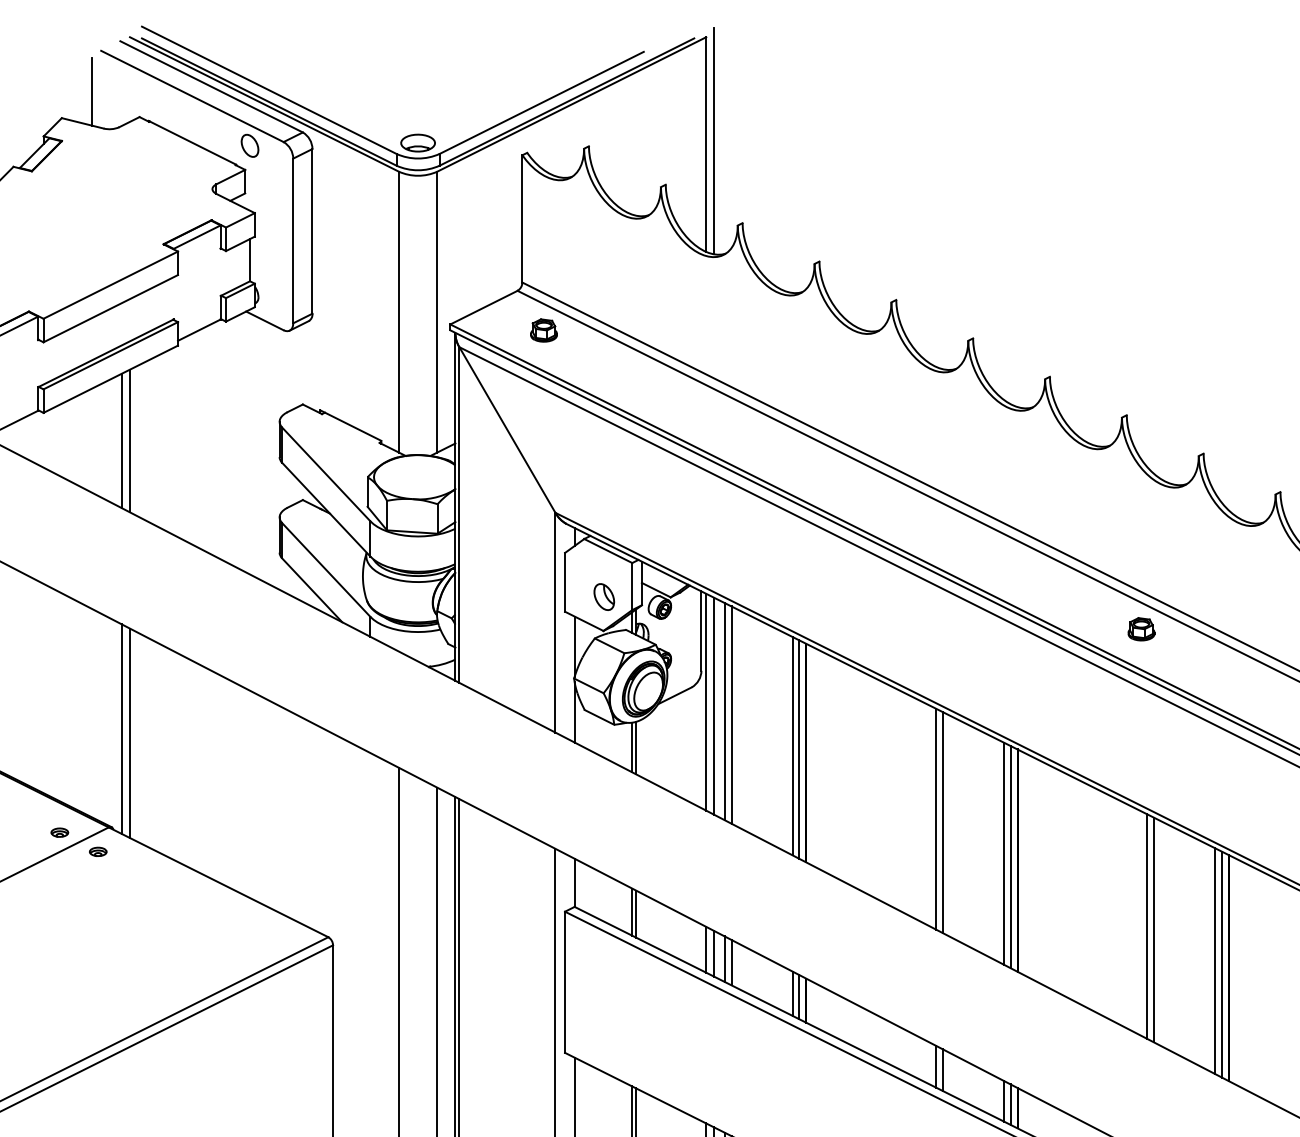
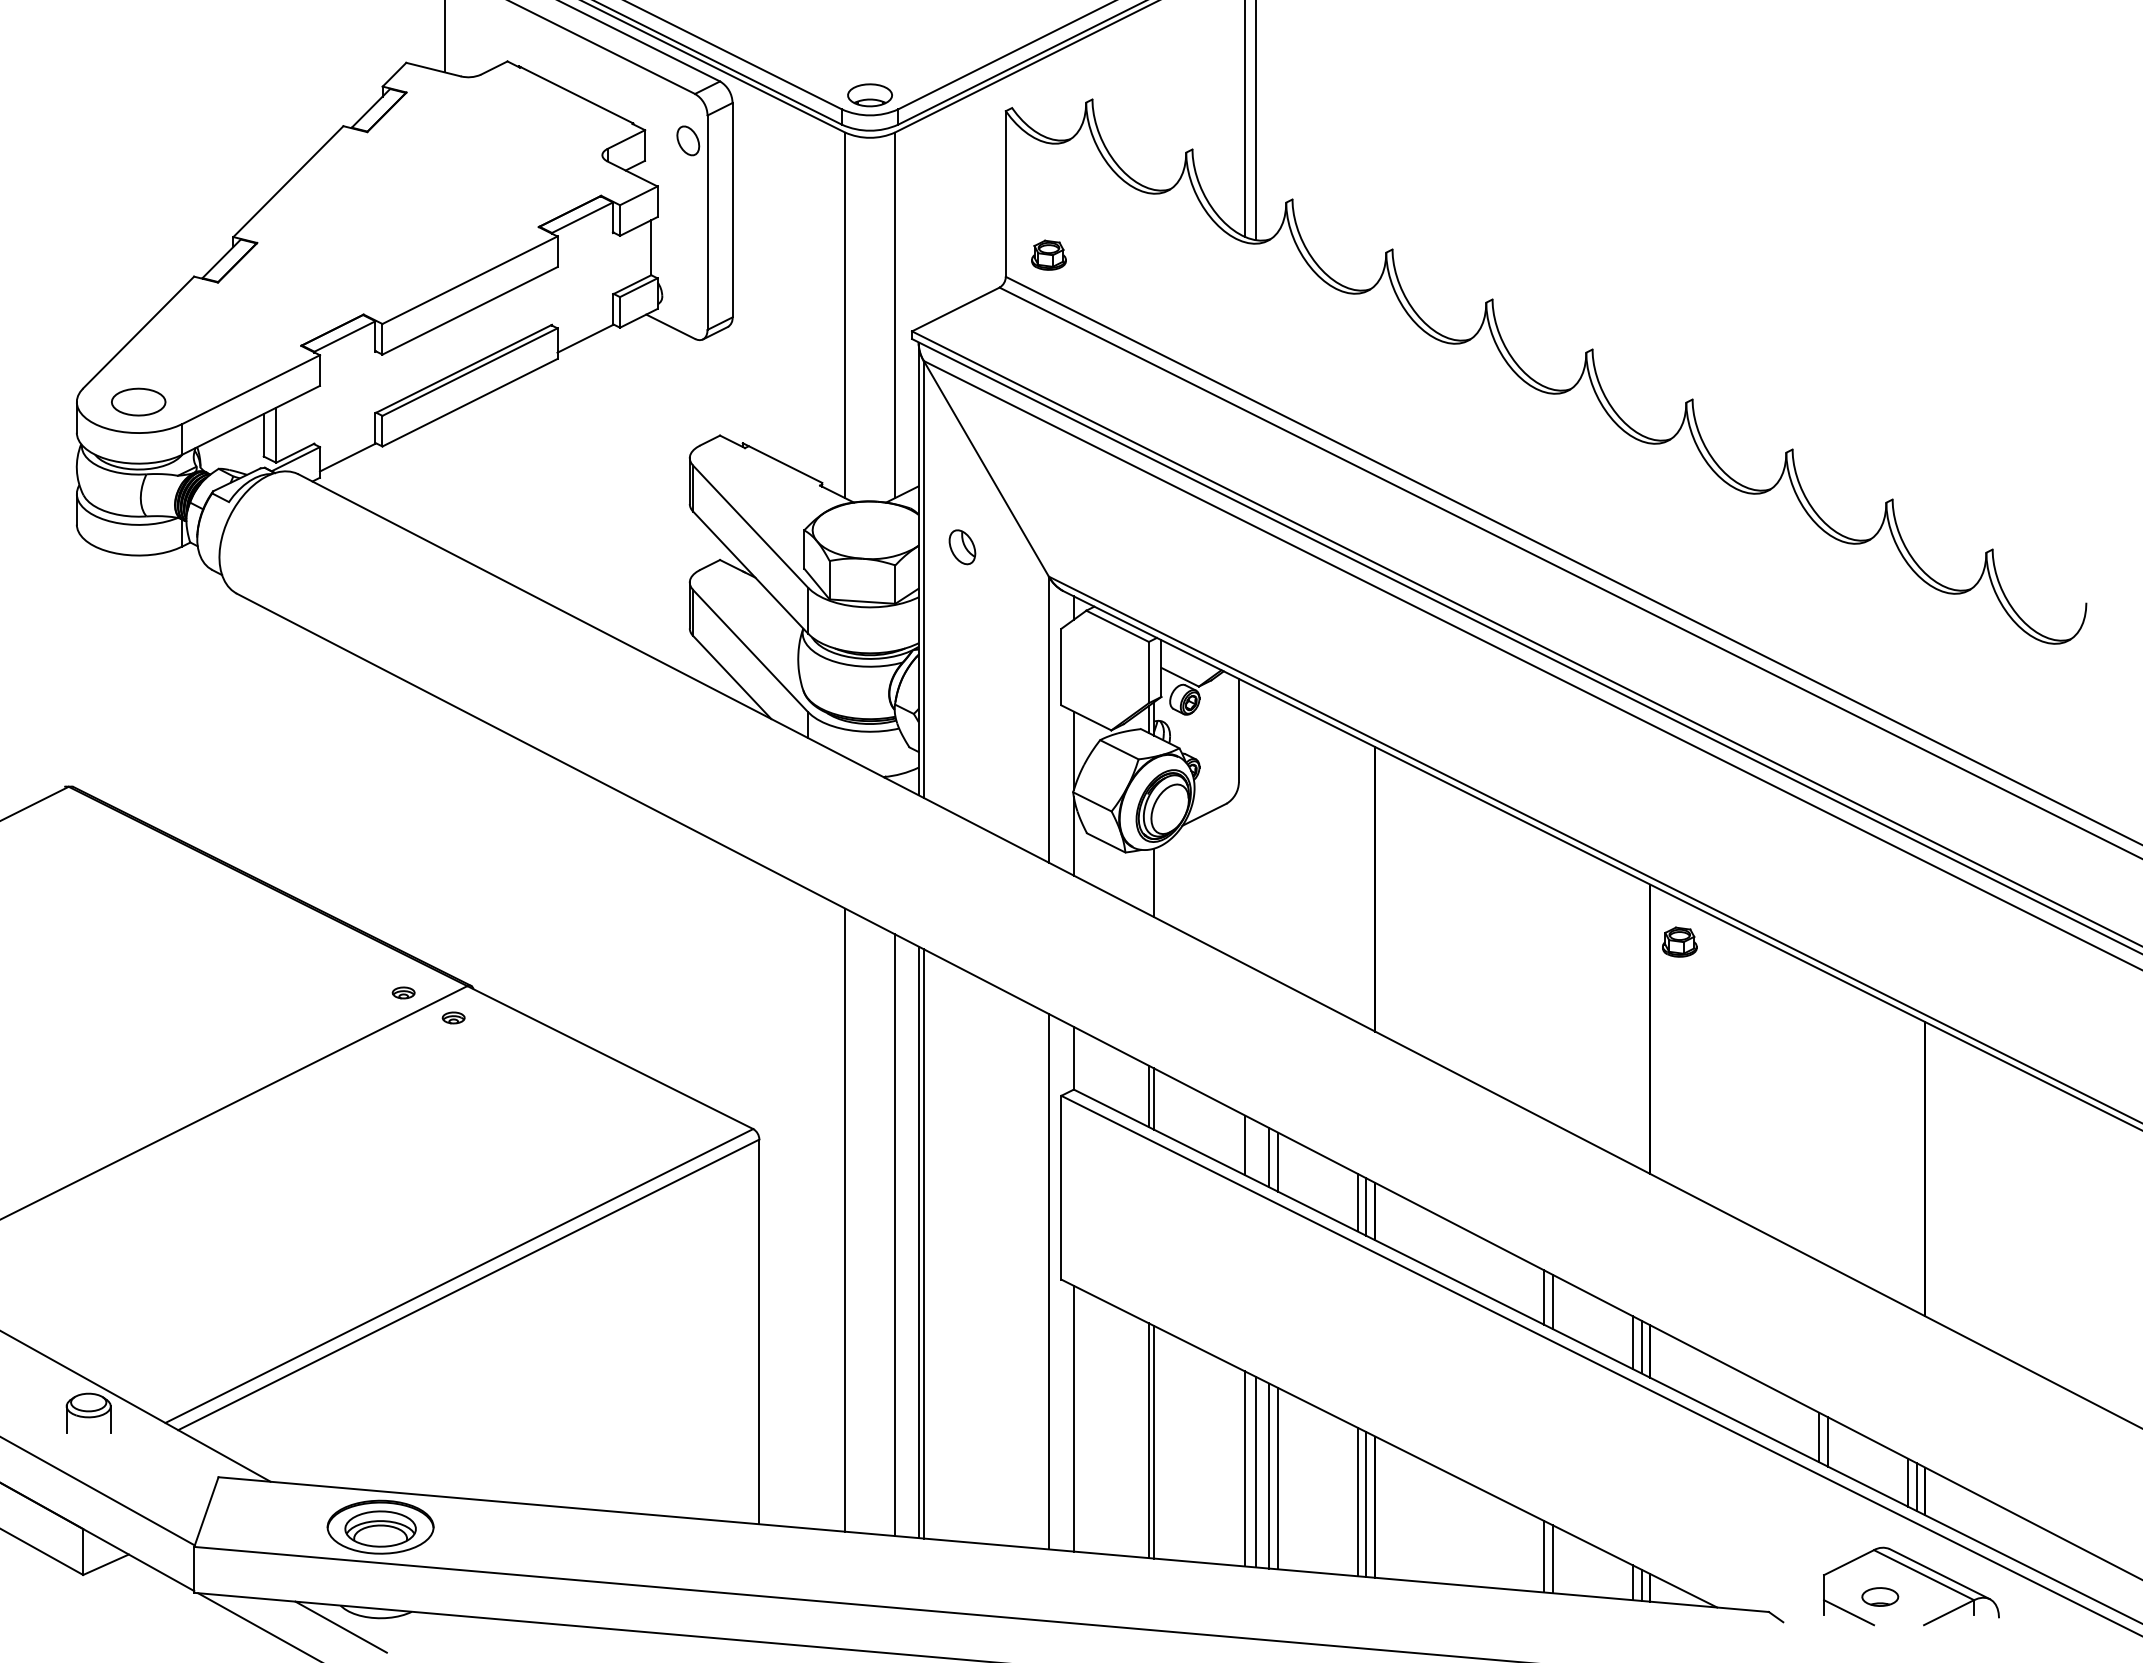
part: (250, 145) -> (688, 140), moved
part: (543, 329) -> (1048, 254), moved
line: (121, 440) -> (484, 482), removed
line: (130, 441) -> (495, 483), removed
part: (604, 597) -> (962, 547), moved
part: (1141, 628) -> (1679, 941), moved
line: (706, 702) -> (1245, 823), removed
line: (714, 706) -> (1255, 828), removed
line: (724, 711) -> (1269, 835), removed
line: (731, 714) -> (1278, 839), removed
line: (121, 728) -> (484, 857), removed
line: (130, 733) -> (495, 863), removed
line: (792, 746) -> (1357, 880), removed
line: (631, 747) -> (1148, 881), removed
line: (799, 749) -> (1366, 884), removed
line: (936, 819) -> (1544, 975), removed
line: (943, 822) -> (1553, 979), removed
line: (1003, 853) -> (1632, 1019), removed
line: (1010, 856) -> (1641, 1024), removed
line: (1147, 926) -> (1819, 1115), removed
line: (1154, 929) -> (1828, 1119), removed
line: (714, 953) -> (1255, 1150), removed
line: (1215, 961) -> (1907, 1160), removed
line: (1221, 964) -> (1916, 1164), removed

